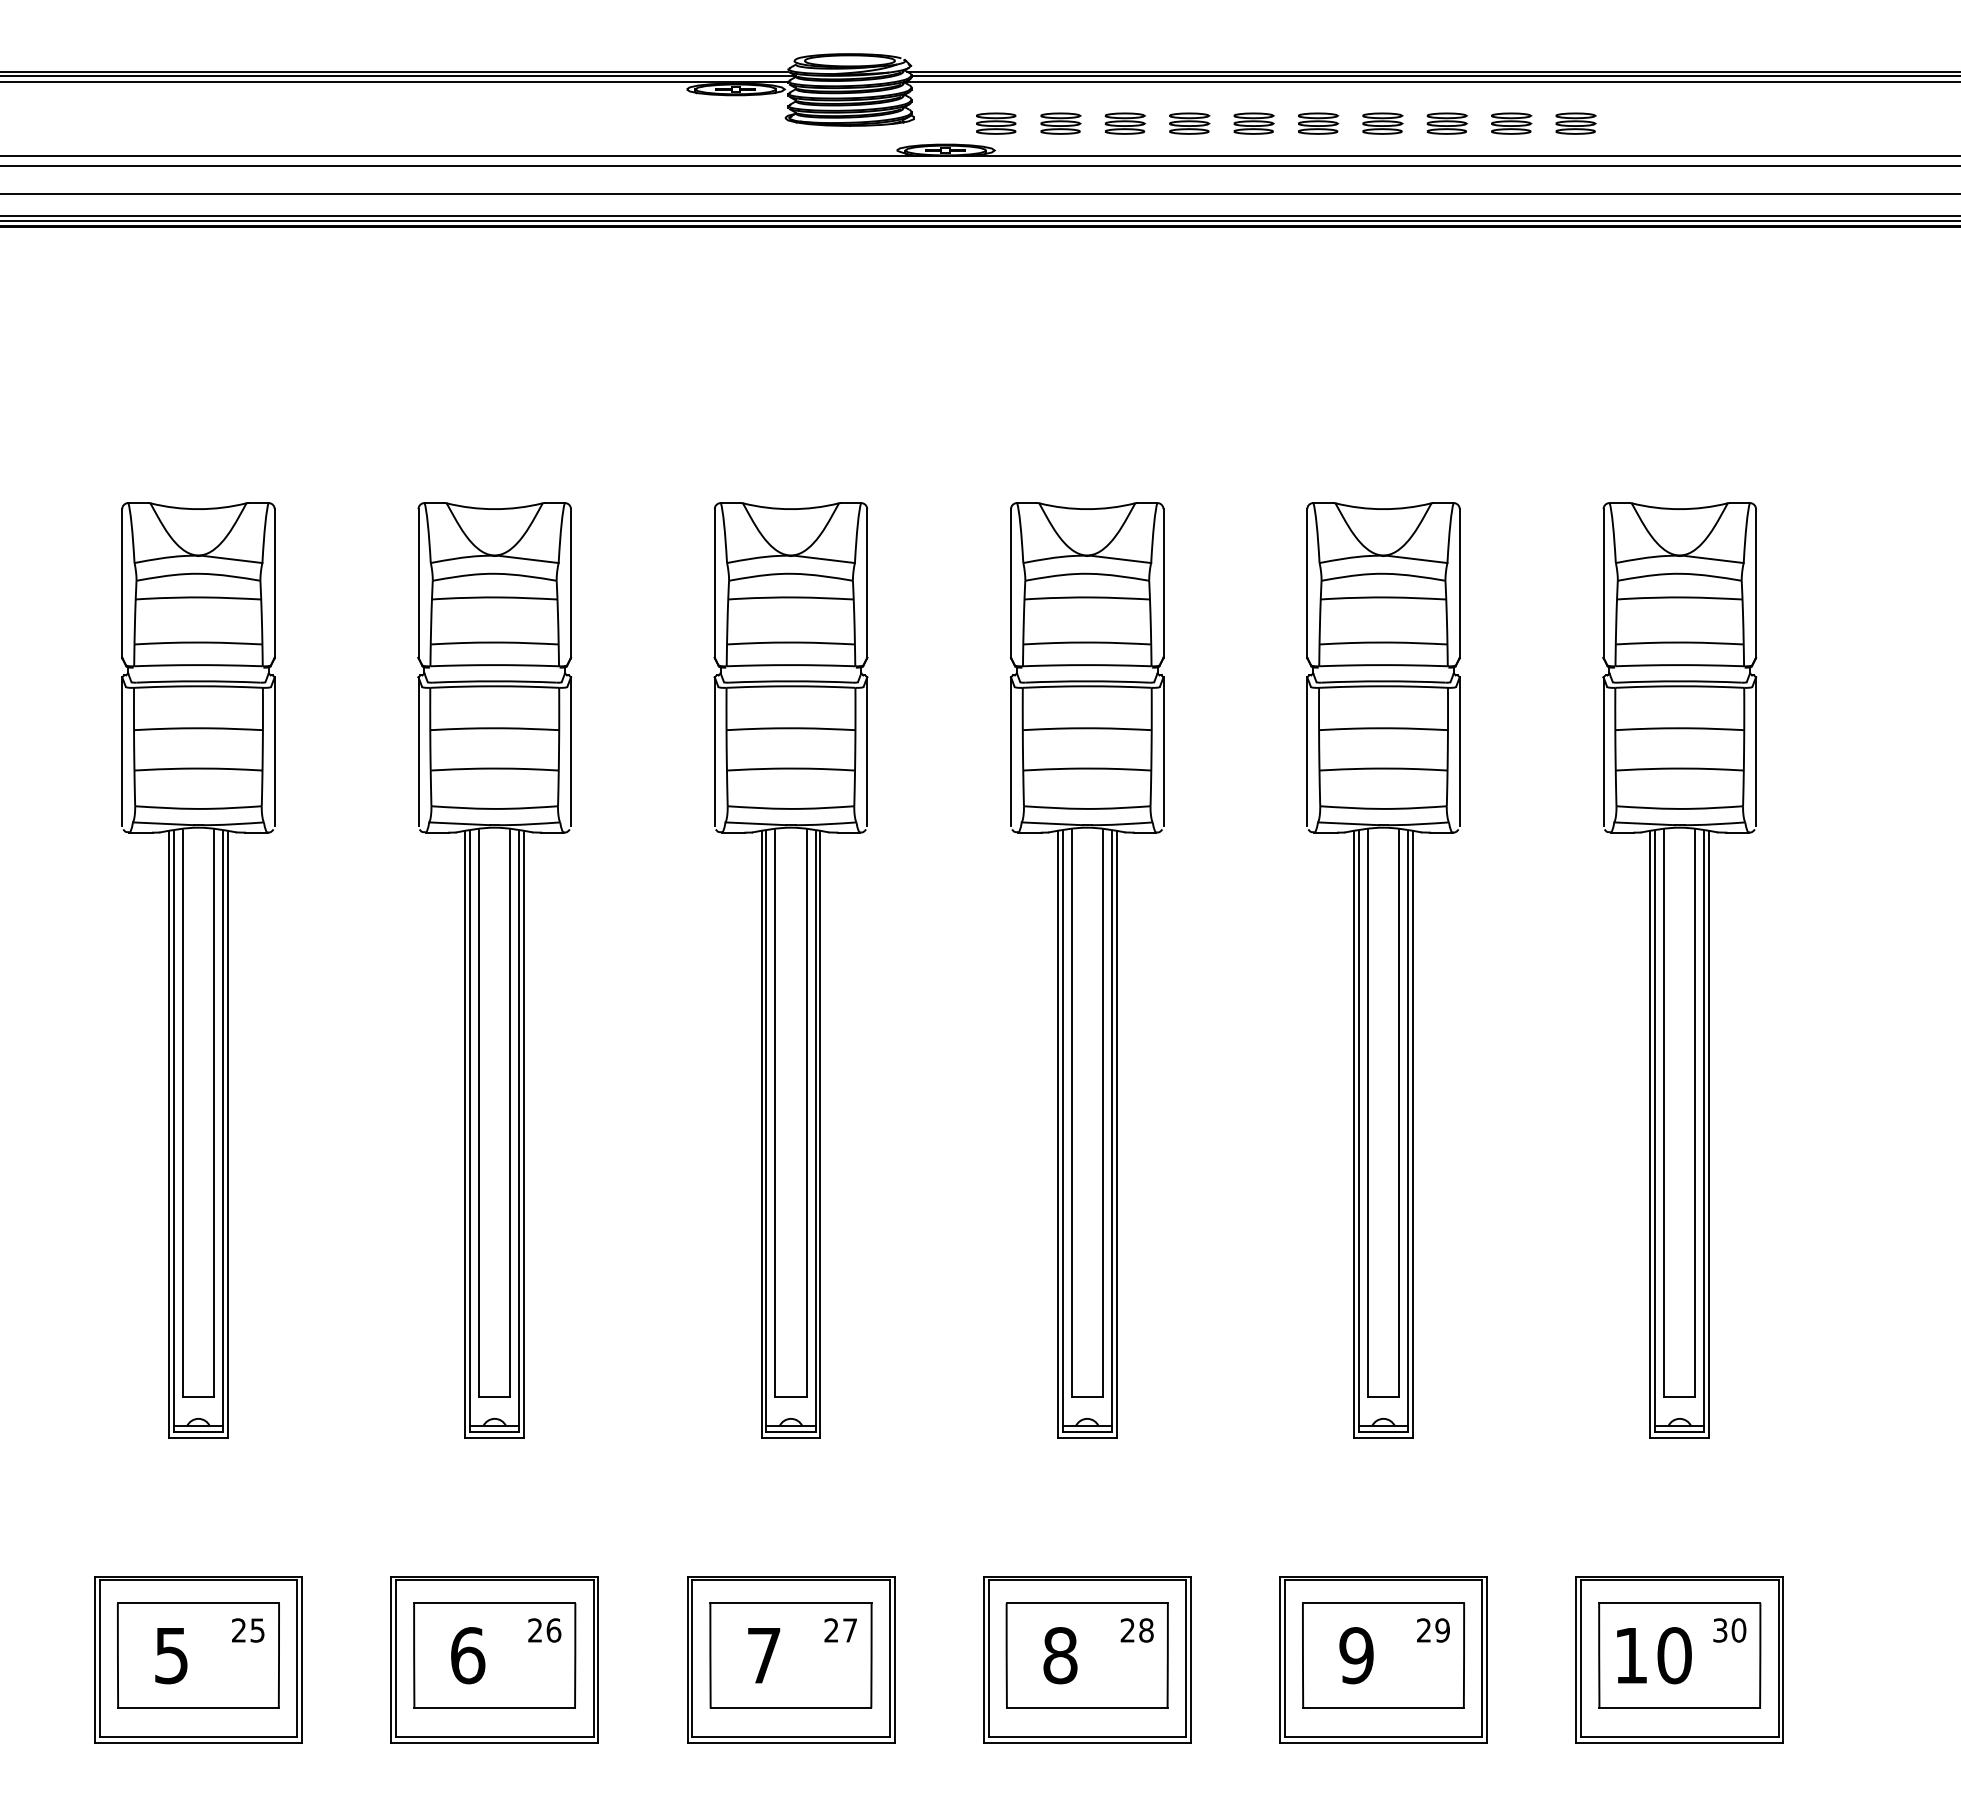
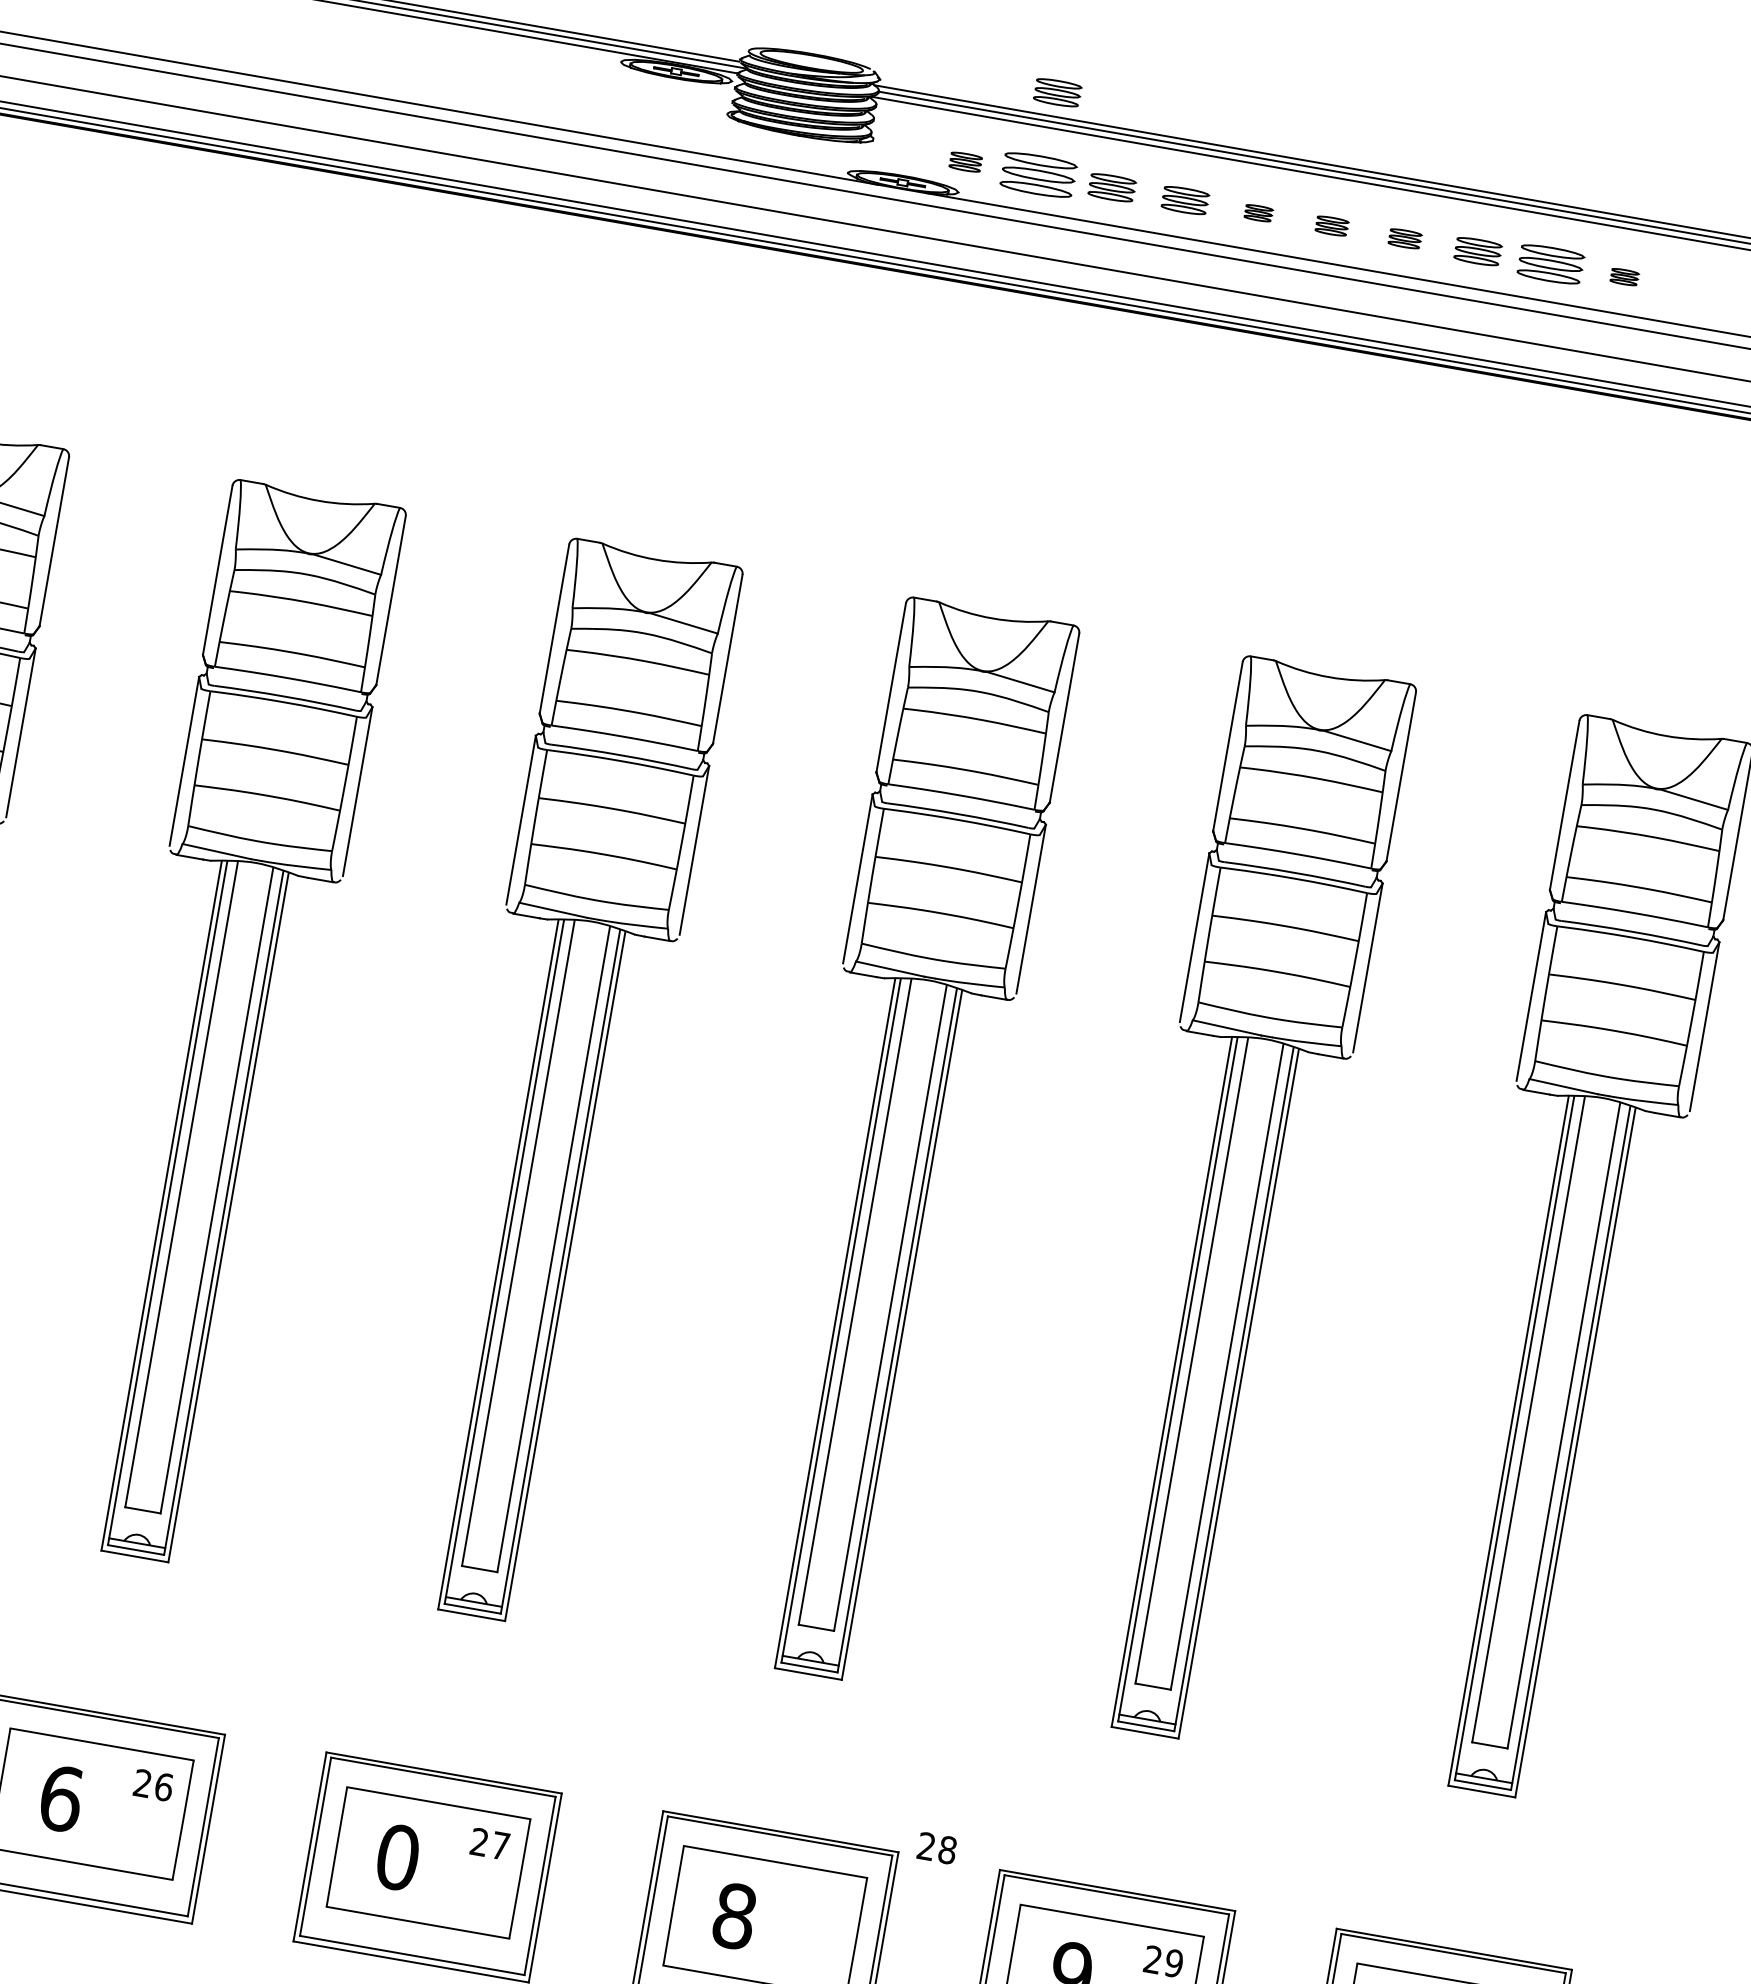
part: (1064, 50) -> (1057, 92), added
part: (996, 123) -> (965, 162), size x0.7
part: (1060, 123) -> (1038, 174), size x1.6
part: (1253, 123) -> (1258, 213), size x0.6
part: (1318, 123) -> (1331, 225), size x0.7
part: (1382, 123) -> (1404, 238), size x0.7
part: (1511, 123) -> (1551, 264), size x1.4
part: (1575, 123) -> (1624, 276), size x0.6
text: (1136, 1630) -> (936, 1848), moved
text: (764, 1655) -> (398, 1857), 7 -> 0

